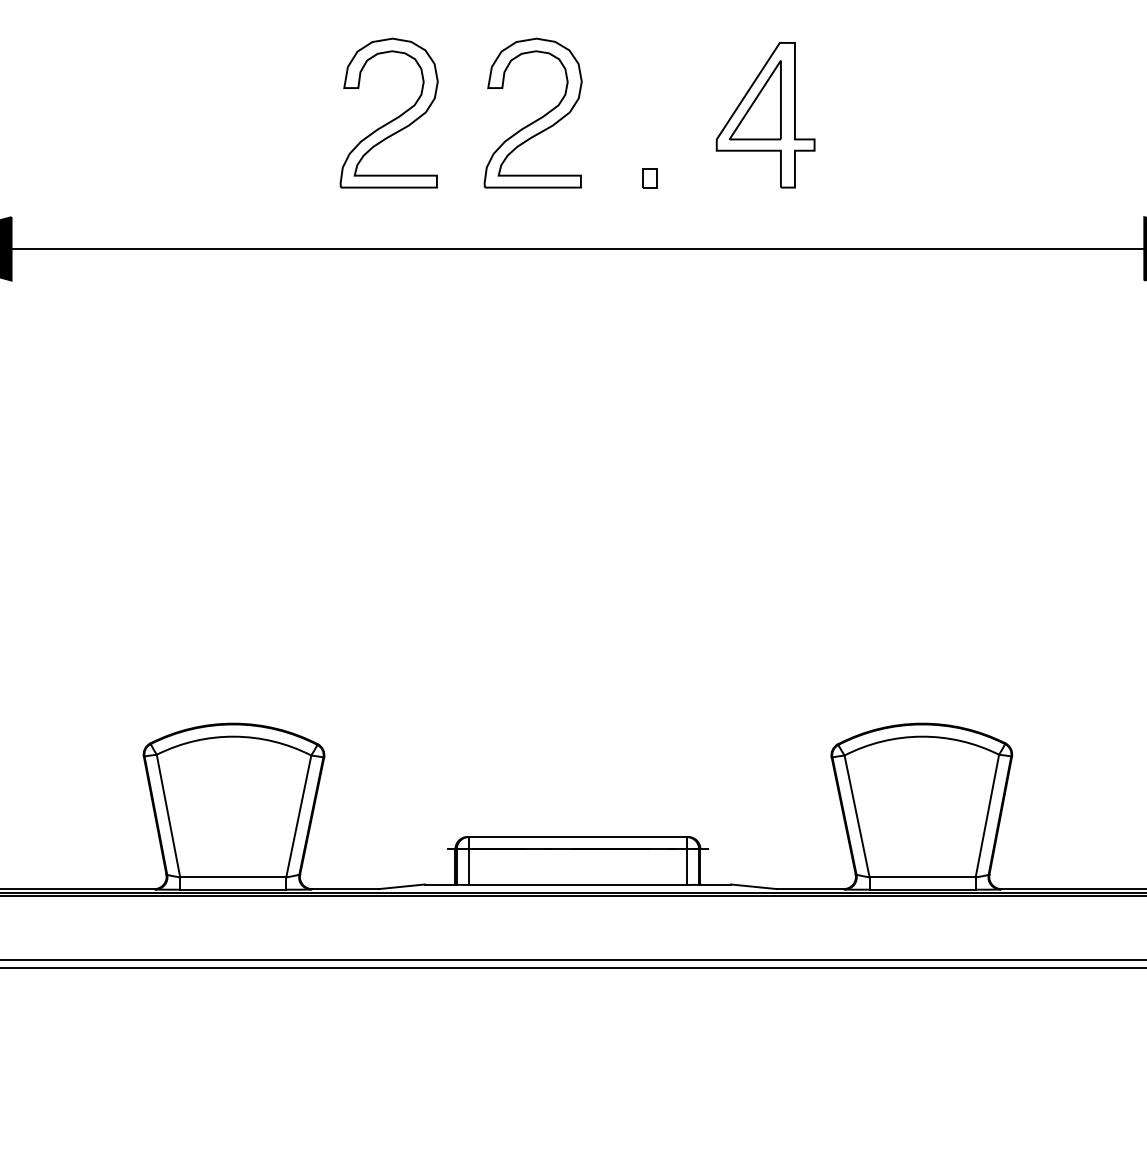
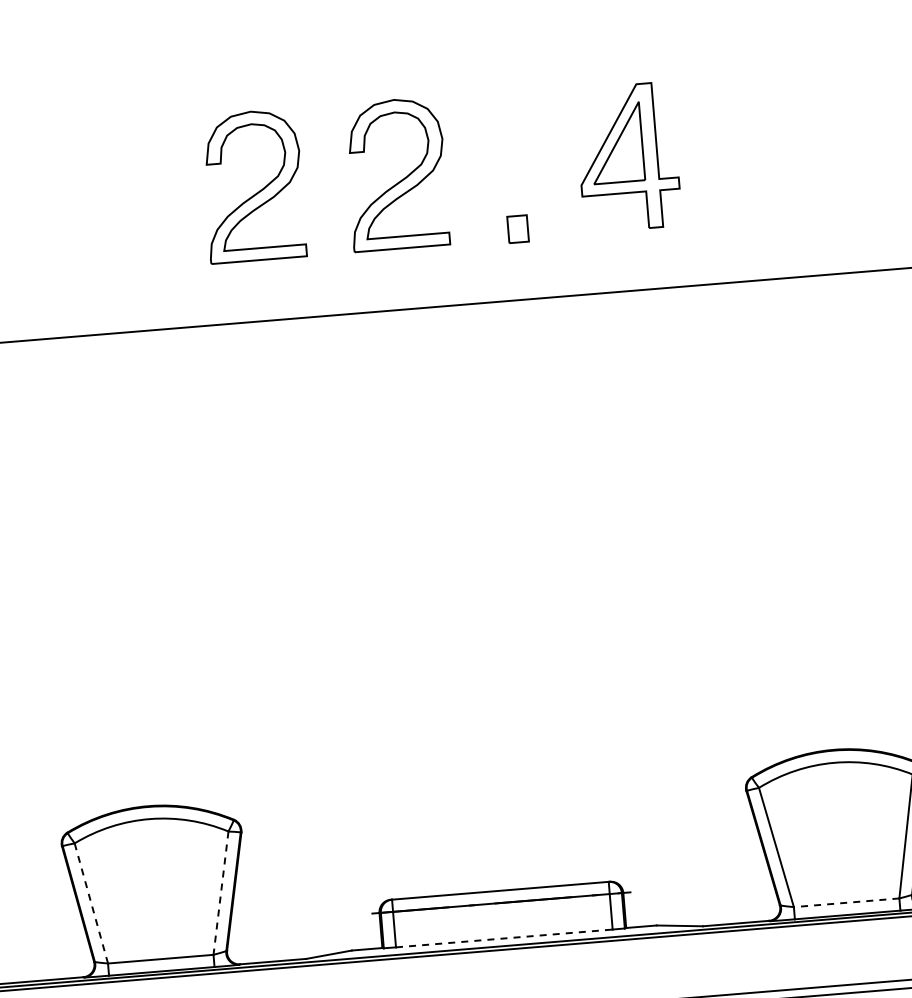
part: (649, 178) -> (517, 229), size x1.4
line: (168, 816) -> (91, 903), solid -> dashed
line: (298, 816) -> (220, 893), solid -> dashed
line: (922, 877) -> (846, 902), solid -> dashed
line: (577, 884) -> (503, 938), solid -> dashed

